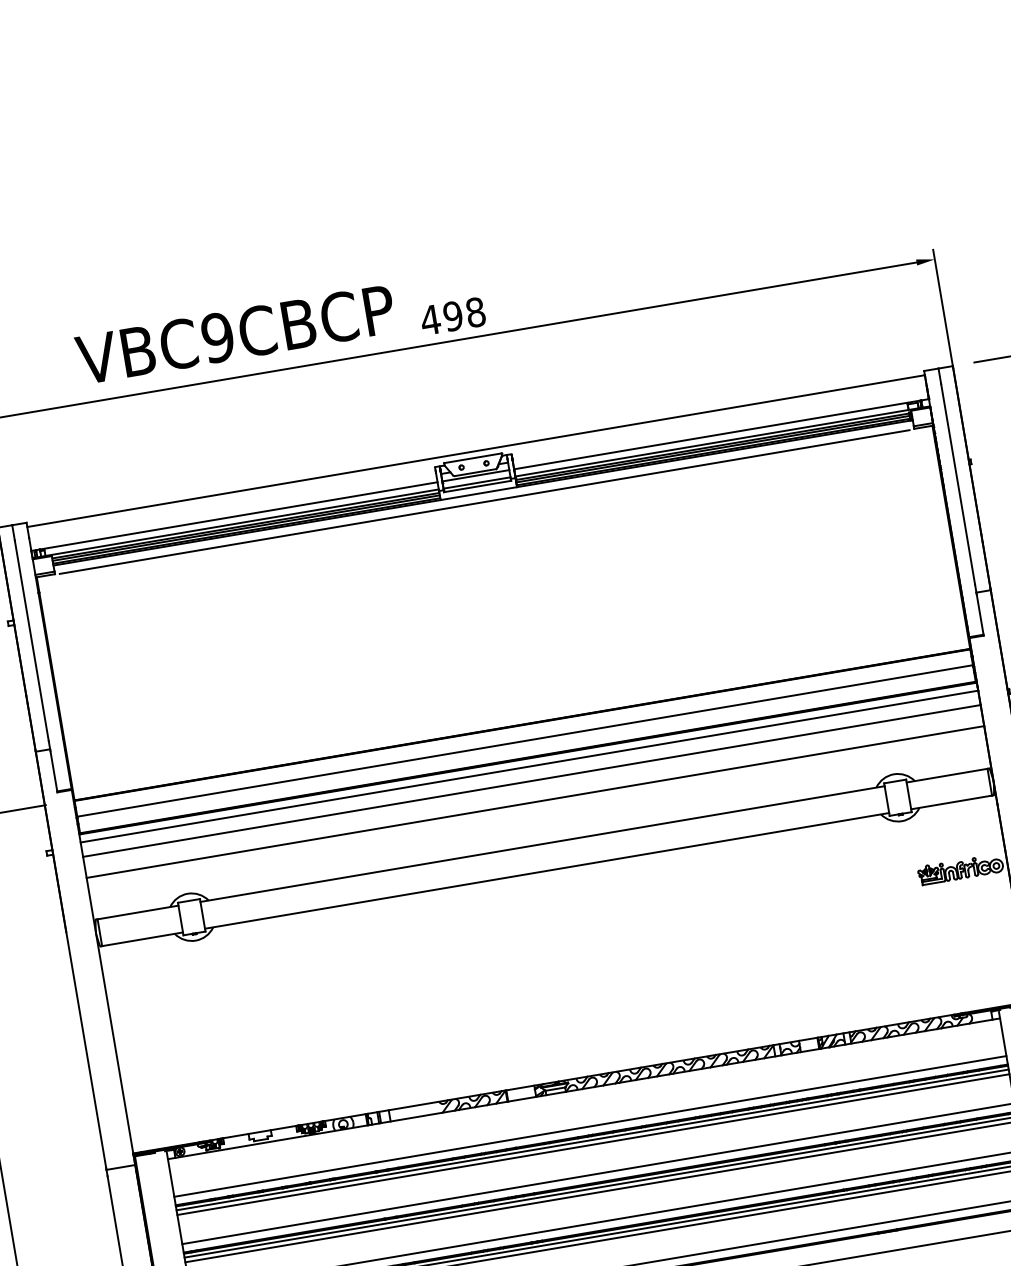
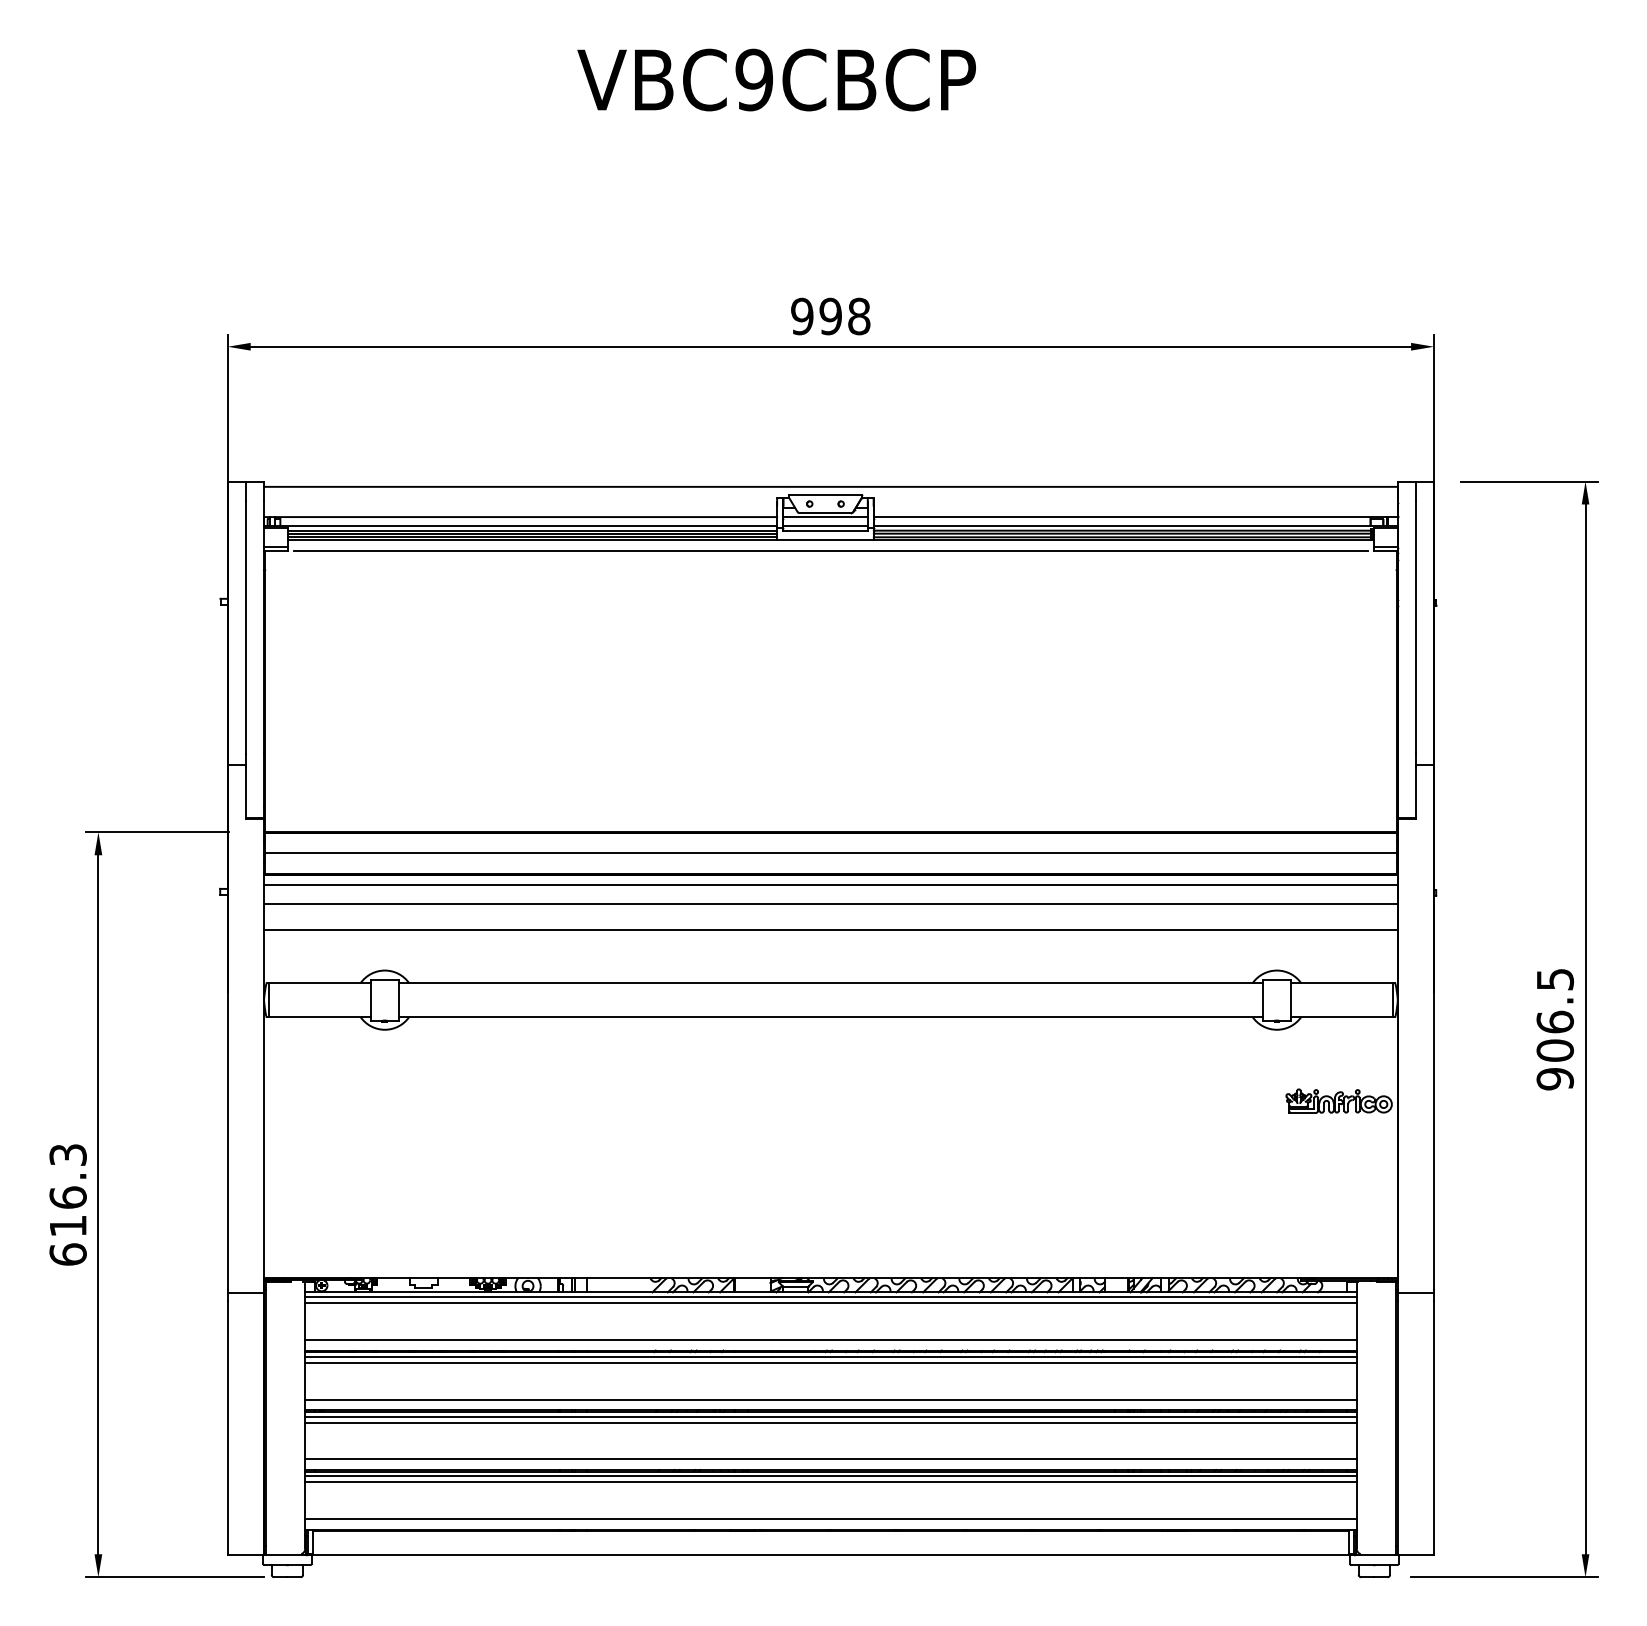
text: (430, 320) -> (802, 316), 498 -> 998
text: (235, 334) -> (776, 79), moved
line: (584, 1092) -> (830, 1297), added
line: (585, 1097) -> (830, 1303), added

